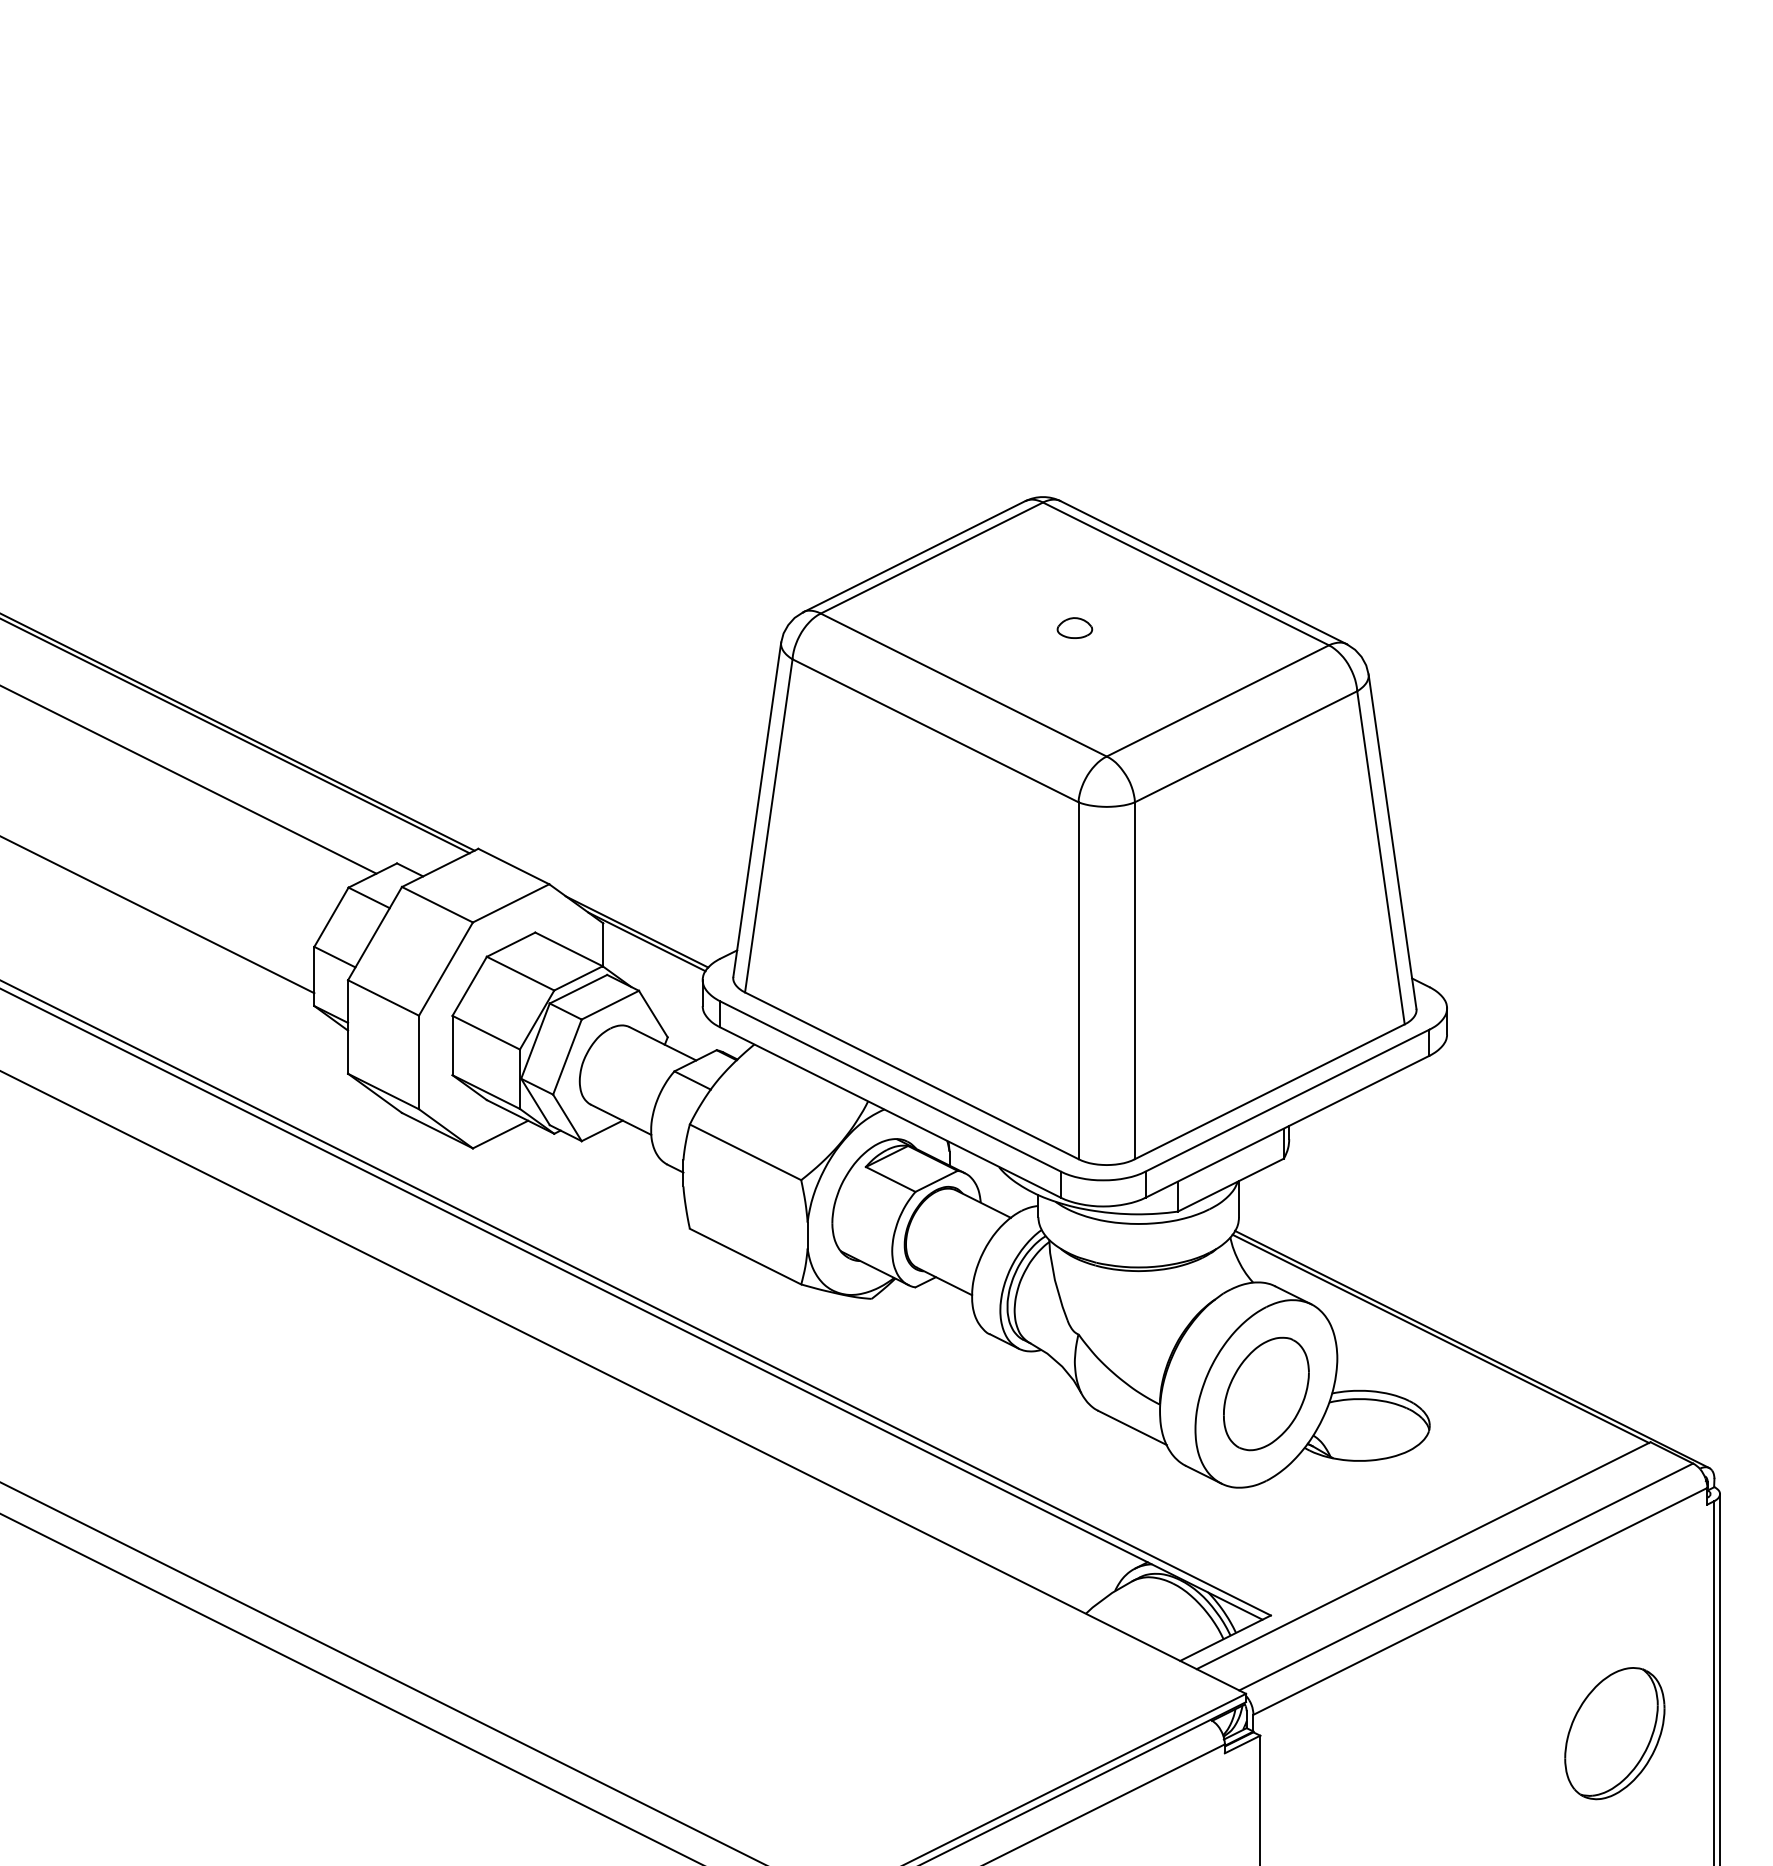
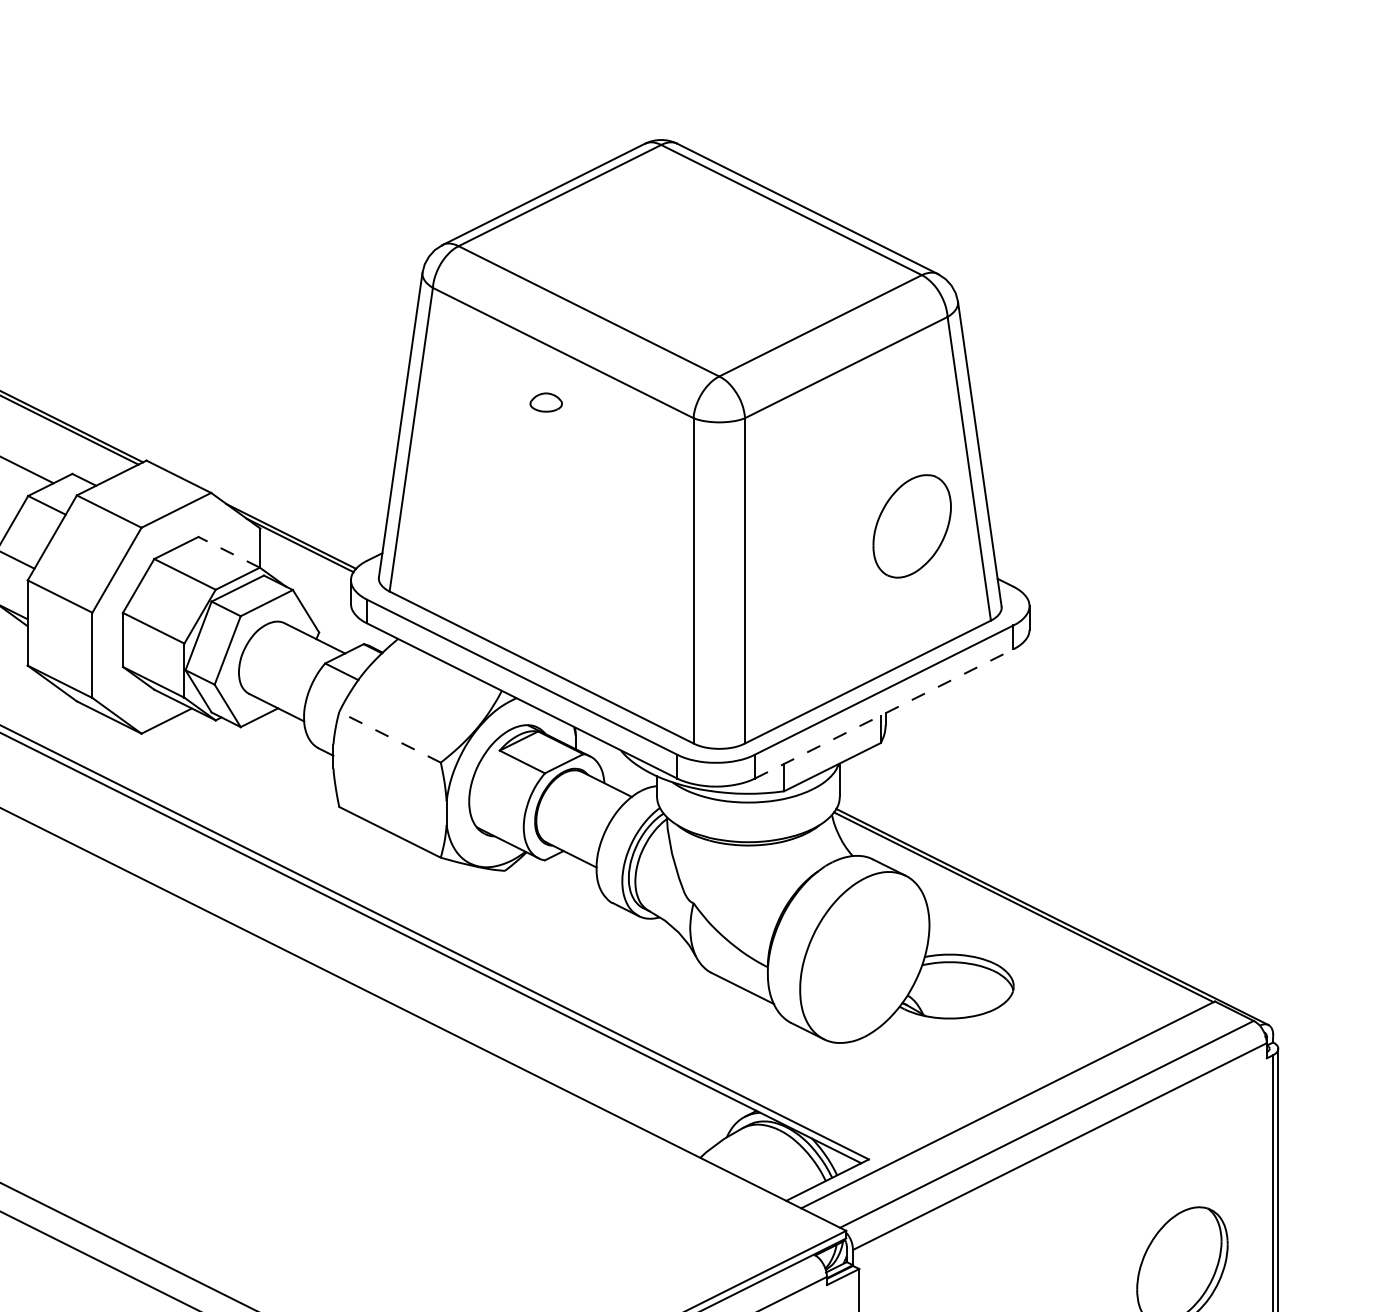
part: (1074, 627) -> (545, 401), moved
line: (569, 949) -> (229, 552), solid -> dashed
line: (1287, 1126) -> (884, 713), solid -> dashed
line: (745, 1152) -> (390, 737), solid -> dashed
part: (1266, 1393) -> (912, 525), moved

